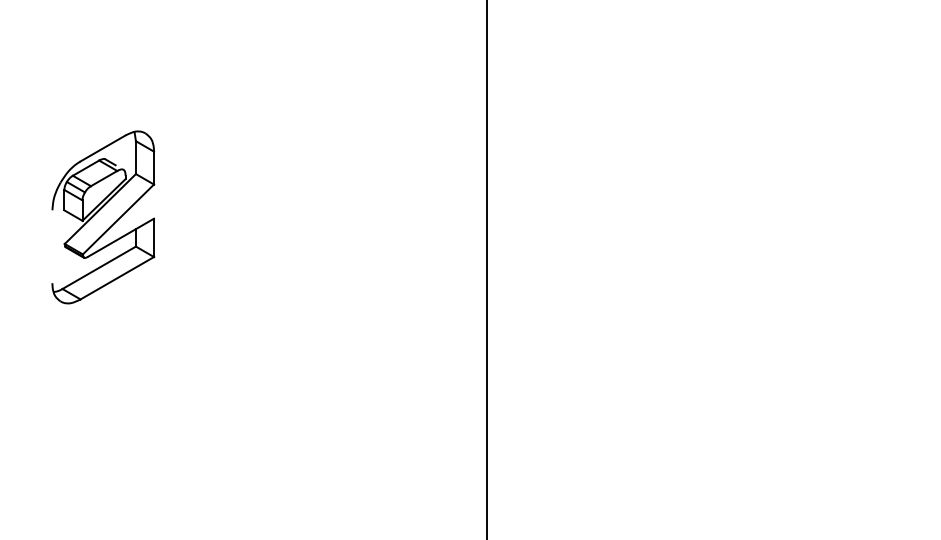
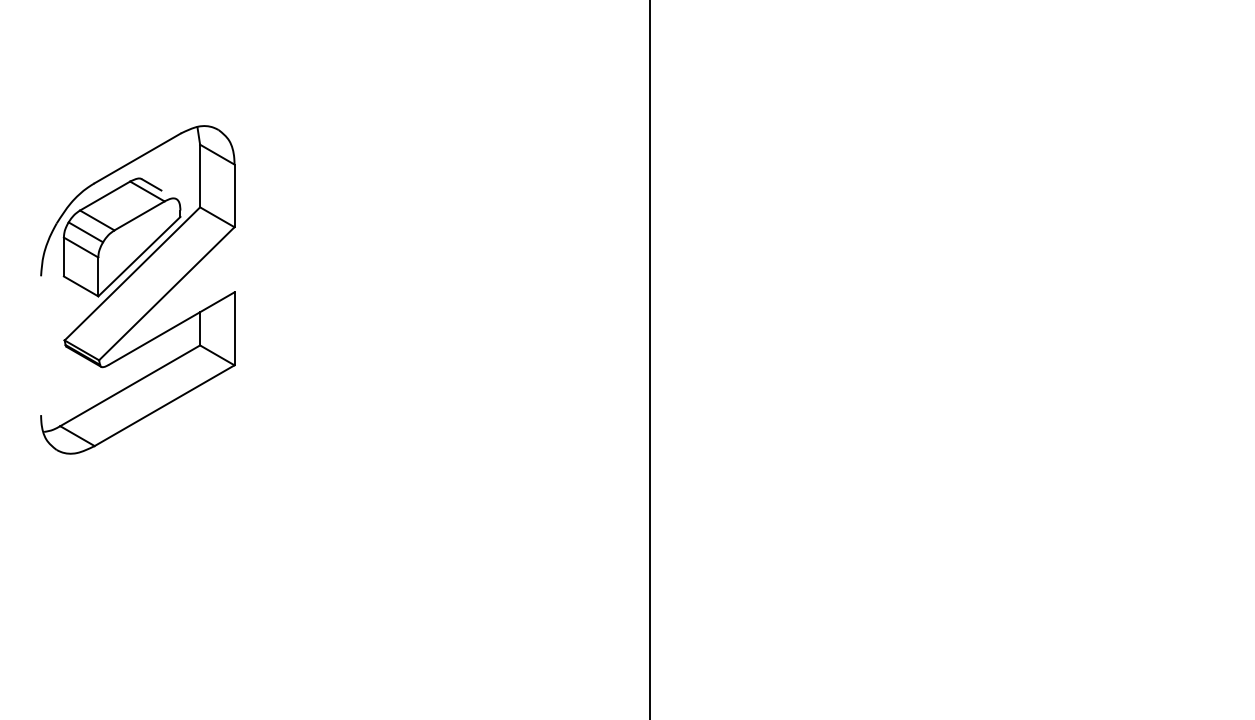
part: (102, 217) -> (137, 289), size x1.43

